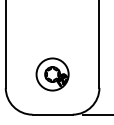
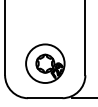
part: (51, 74) -> (44, 63), size x1.4

